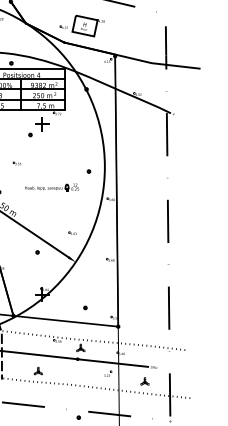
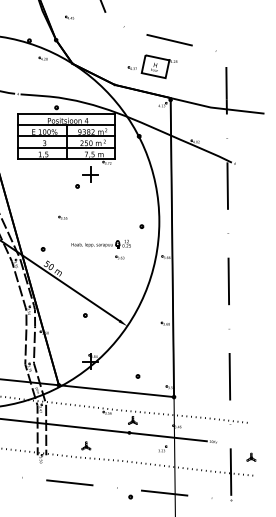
part: (82, 25) -> (152, 66), moved
part: (72, 233) -> (119, 257), moved
part: (145, 380) -> (251, 456), moved

